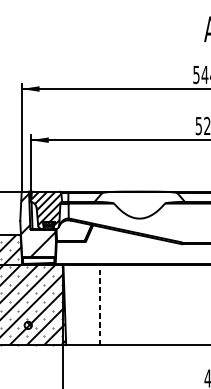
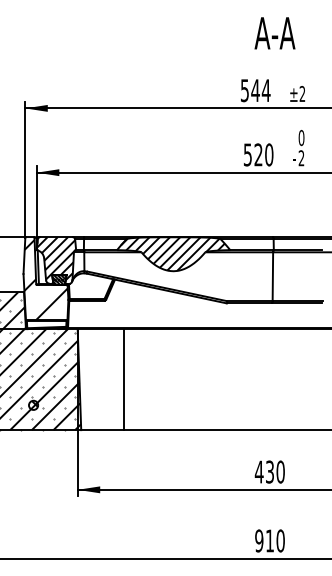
hatch: (140, 204) -> (174, 253), added
line: (99, 304) -> (123, 379), dashed -> solid

